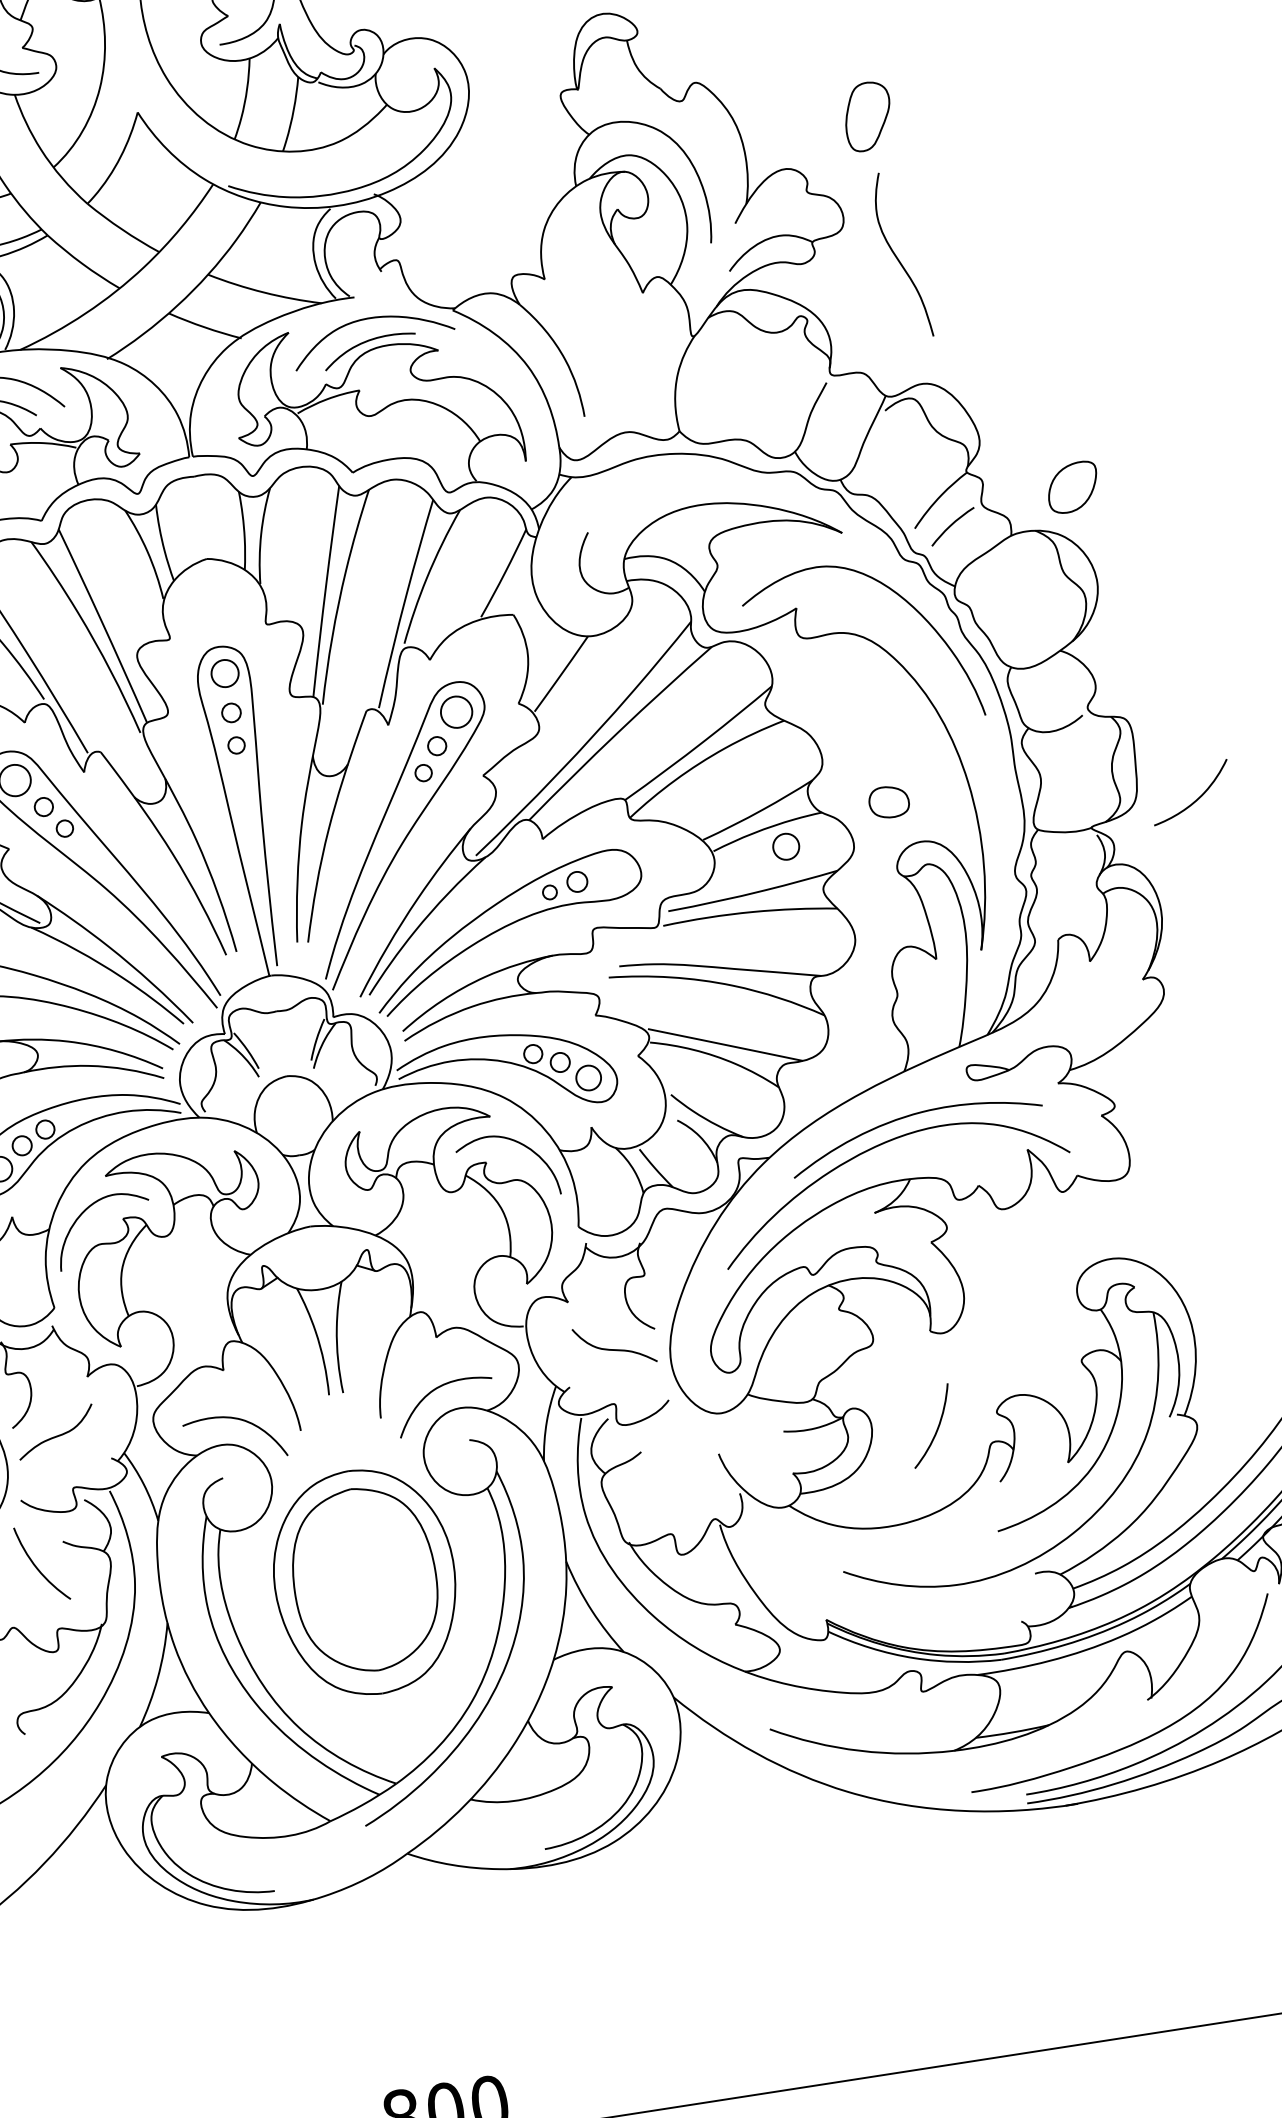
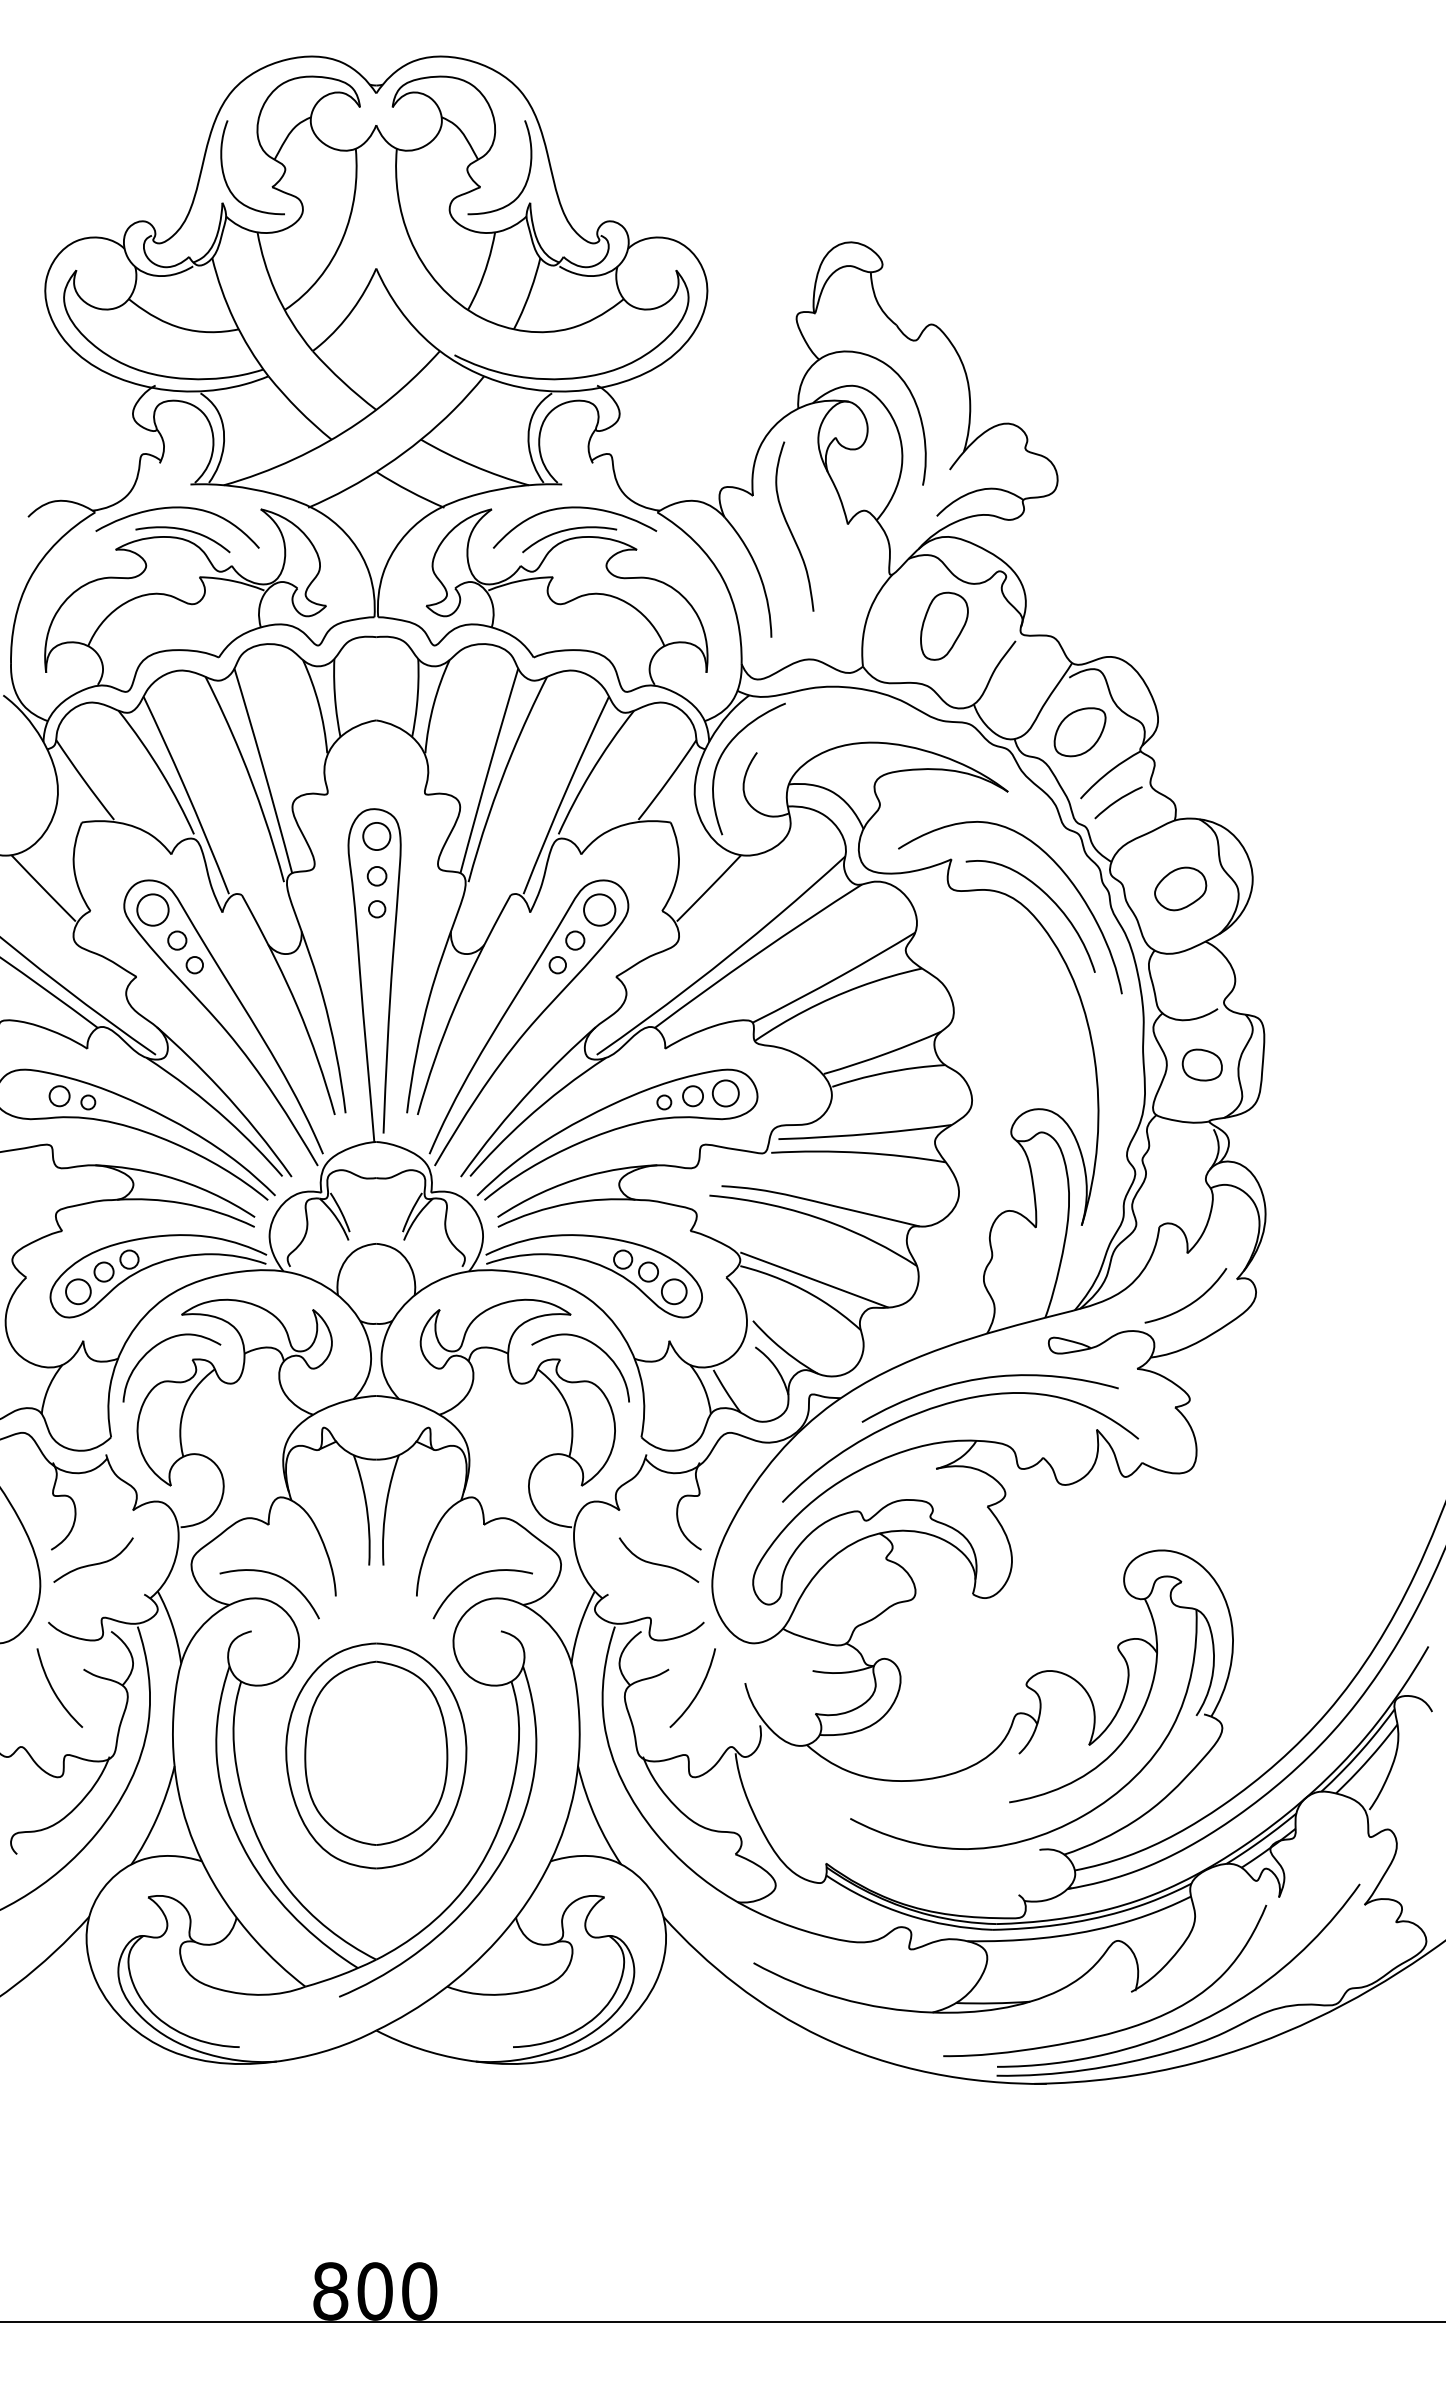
part: (868, 115) -> (944, 625), moved
curve: (898, 257) -> (790, 528), moved
part: (1072, 487) -> (1079, 732), moved
curve: (555, 537) -> (724, 752), added
part: (1027, 602) -> (1180, 888), added
curve: (898, 631) -> (1048, 897), added
curve: (1195, 799) -> (1189, 1303), moved
part: (888, 801) -> (1201, 1064), moved
circle: (785, 846) -> (725, 1093), moved
curve: (937, 1426) -> (698, 1689), moved

